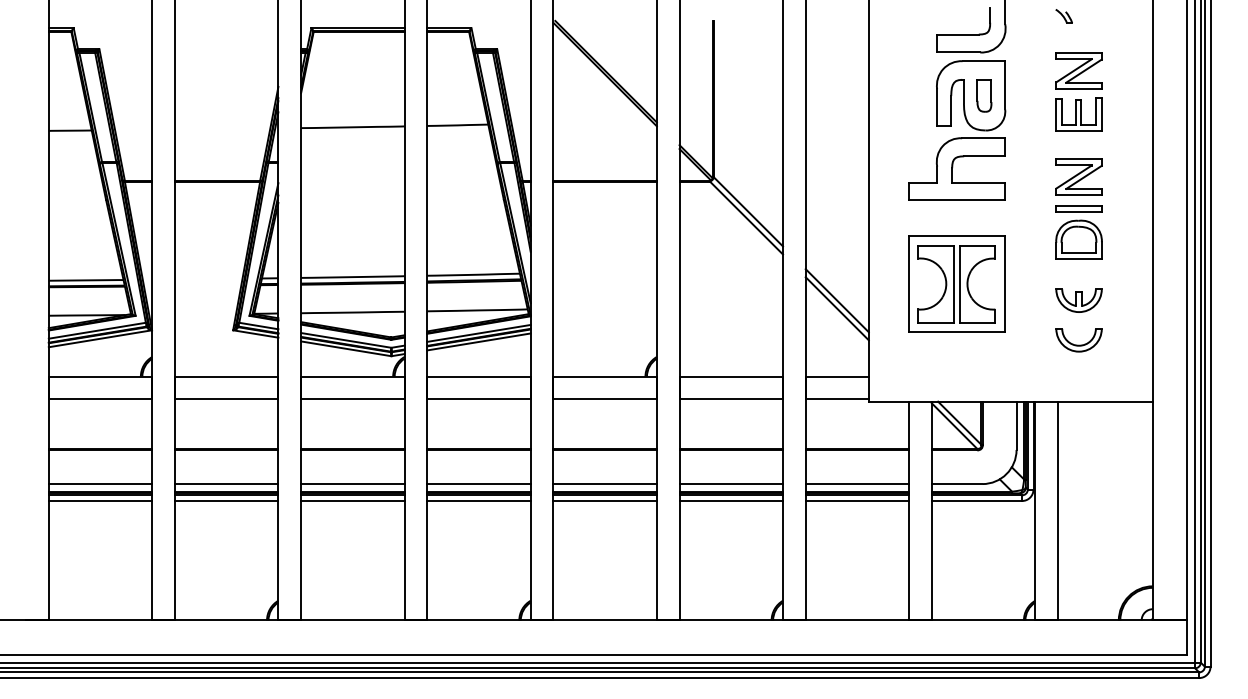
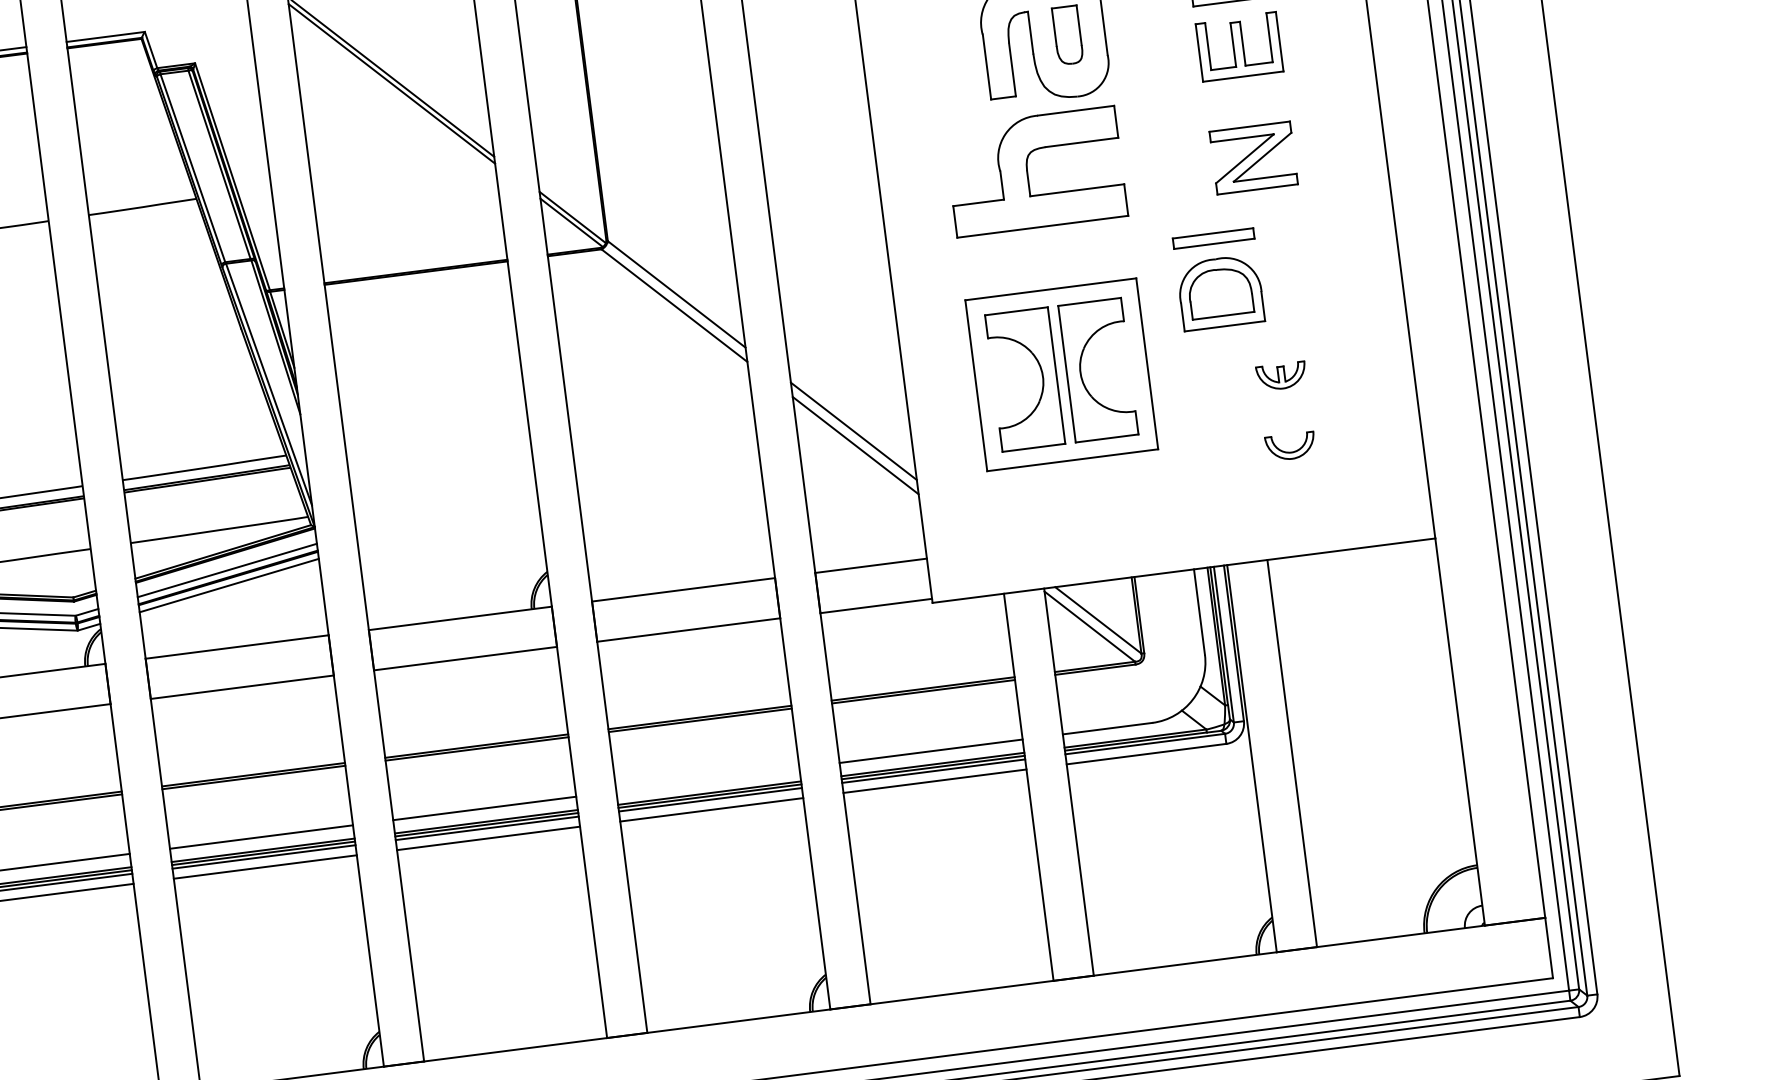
part: (1078, 232) -> (1217, 280), moved
part: (1078, 300) -> (1280, 376), size x0.6
part: (1078, 340) -> (1289, 447), size x0.6
line: (731, 484) -> (708, 780), removed

